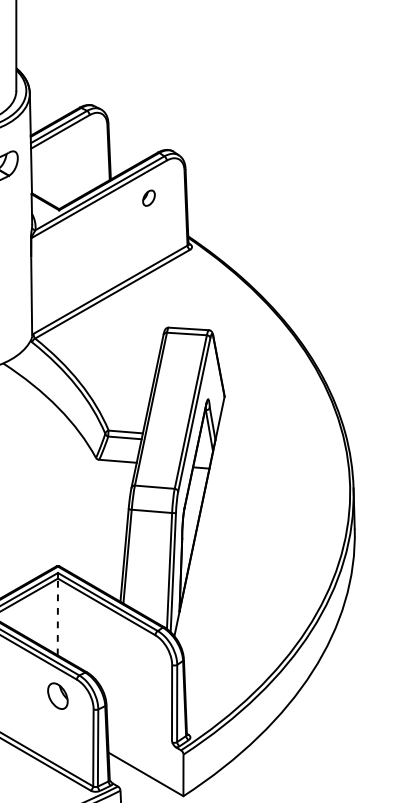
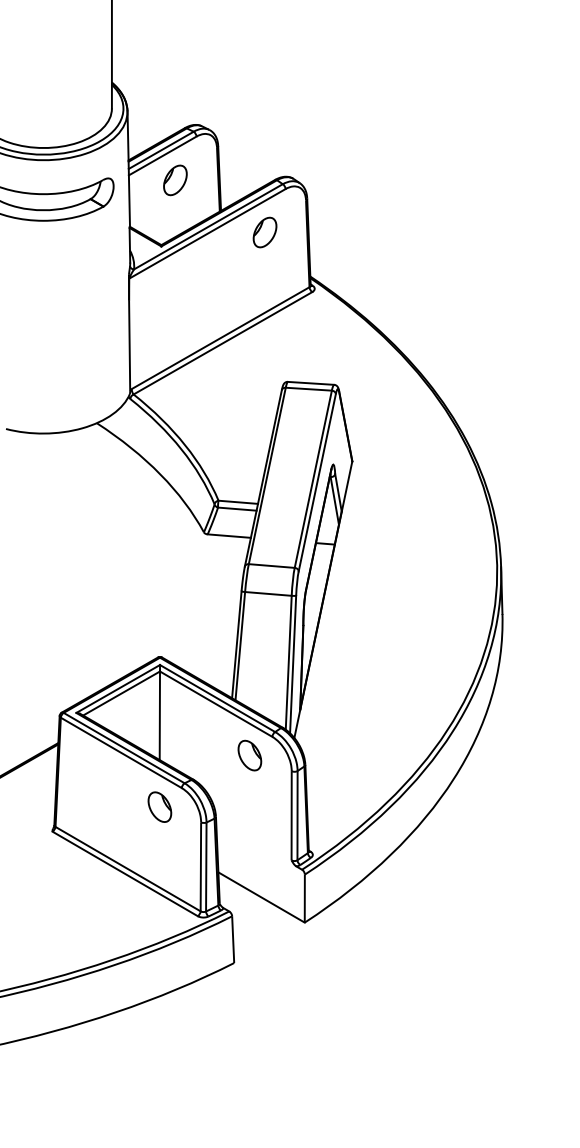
part: (71, 153) -> (175, 180), added
part: (148, 198) -> (264, 232), size x1.67
line: (57, 616) -> (159, 715), dashed -> solid
part: (135, 651) -> (249, 755), added

